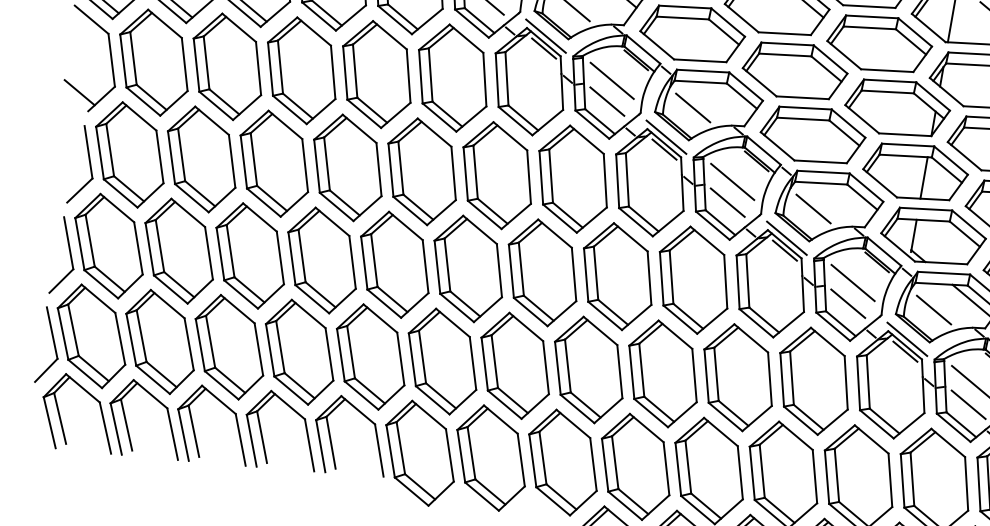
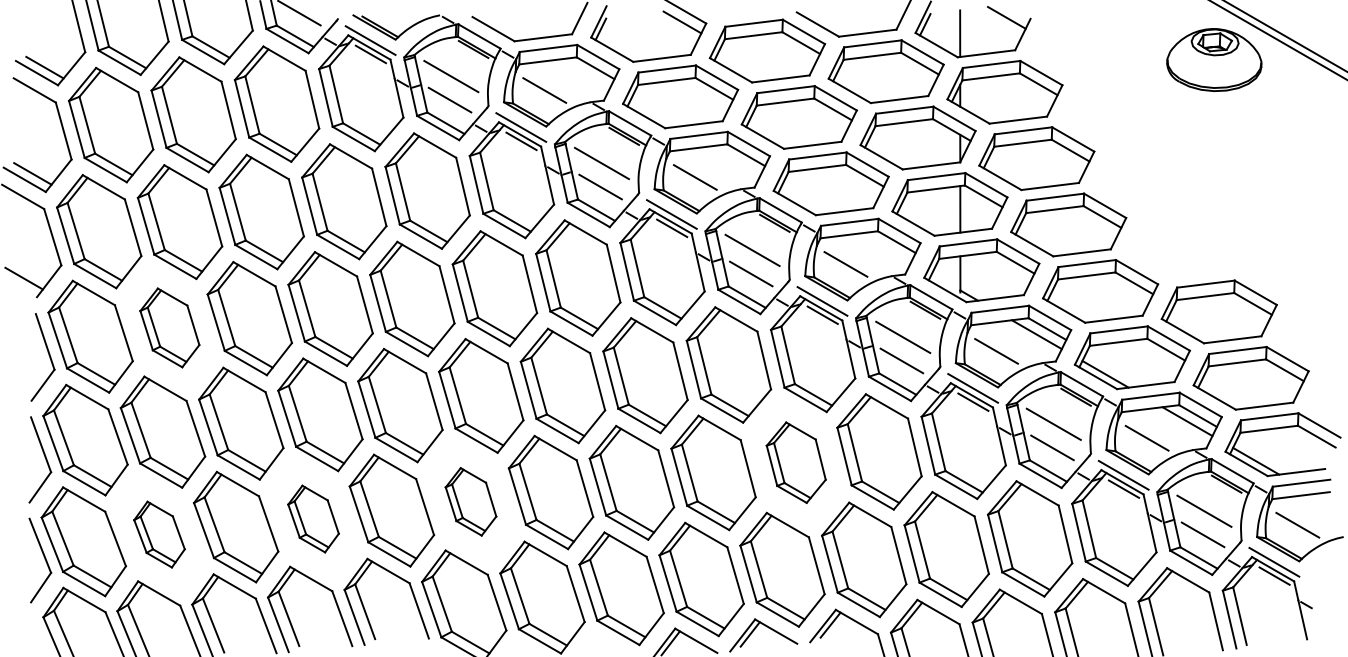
part: (201, 159) -> (169, 327), size x0.7
part: (160, 341) -> (159, 534), size x0.6
part: (299, 351) -> (313, 518), size x0.6
part: (442, 361) -> (470, 501), size x0.6
part: (738, 377) -> (796, 462), size x0.7

